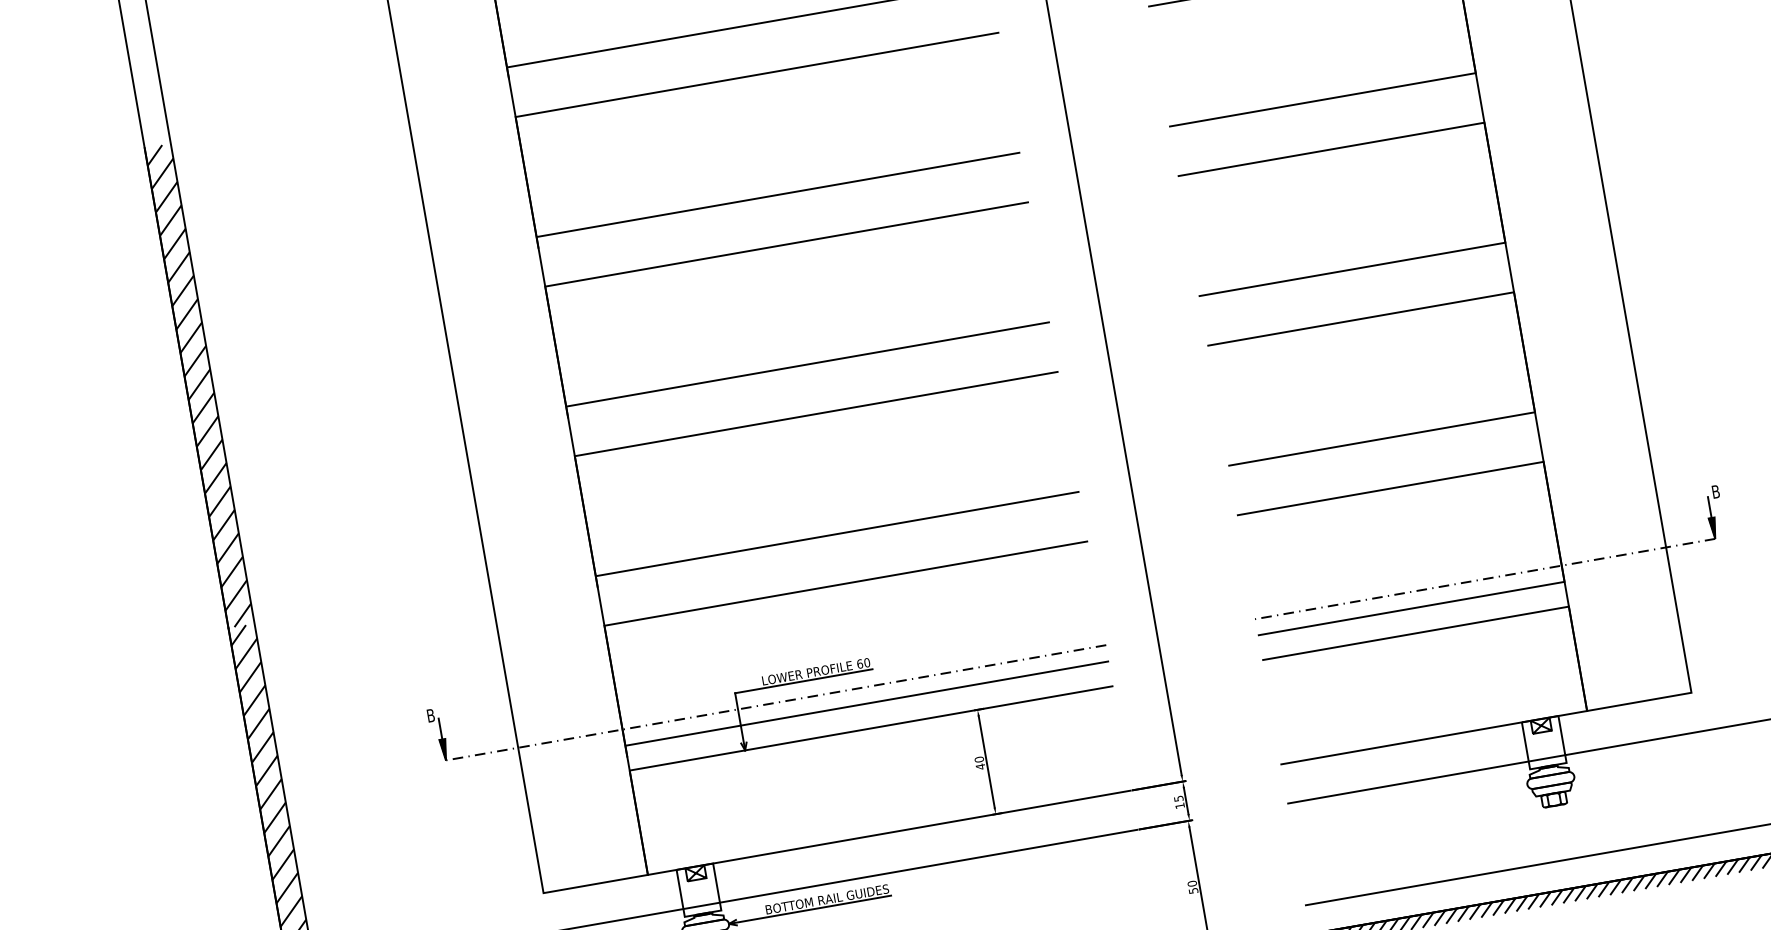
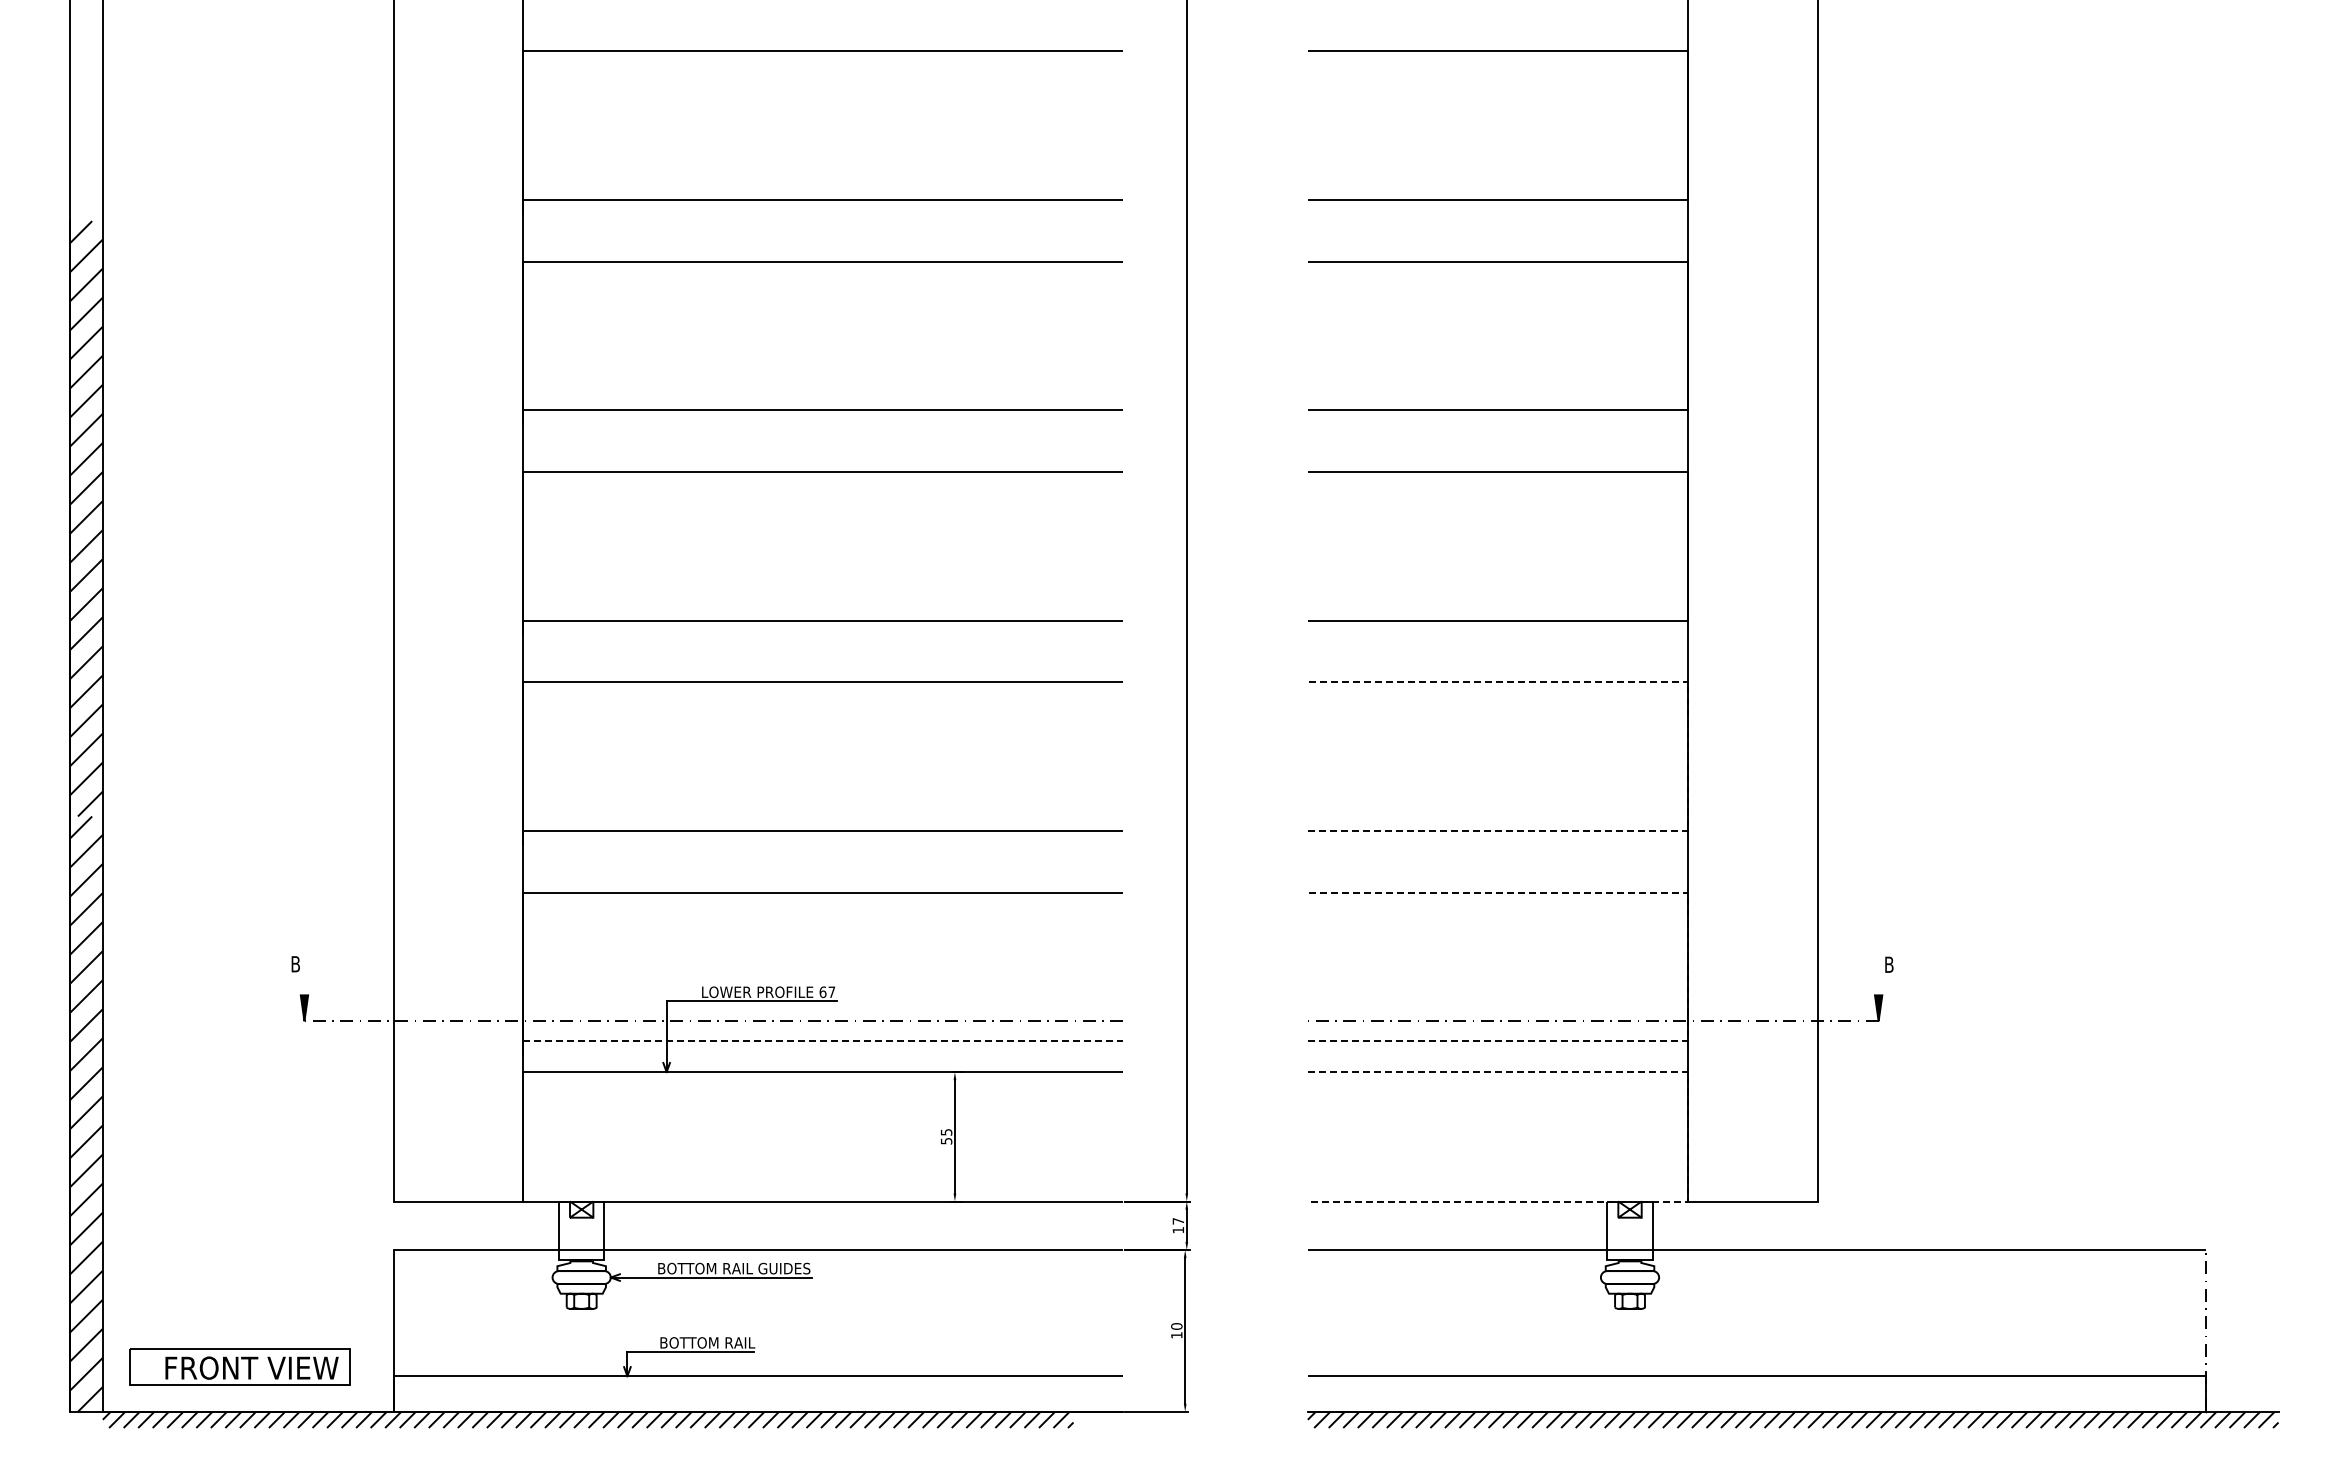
line: (1524, 352) -> (1688, 756), solid -> dashed
line: (1709, 507) -> (1878, 982), removed
line: (1554, 521) -> (1688, 966), solid -> dashed
line: (1578, 658) -> (1688, 1136), solid -> dashed
text: (866, 662) -> (831, 991), 60 -> 67
line: (867, 703) -> (823, 1041), solid -> dashed
line: (440, 729) -> (304, 982), removed
text: (979, 762) -> (946, 1136), 40 -> 55
text: (1178, 798) -> (1178, 1221), 15 -> 17
text: (1193, 891) -> (1176, 1335), 50 -> 10

